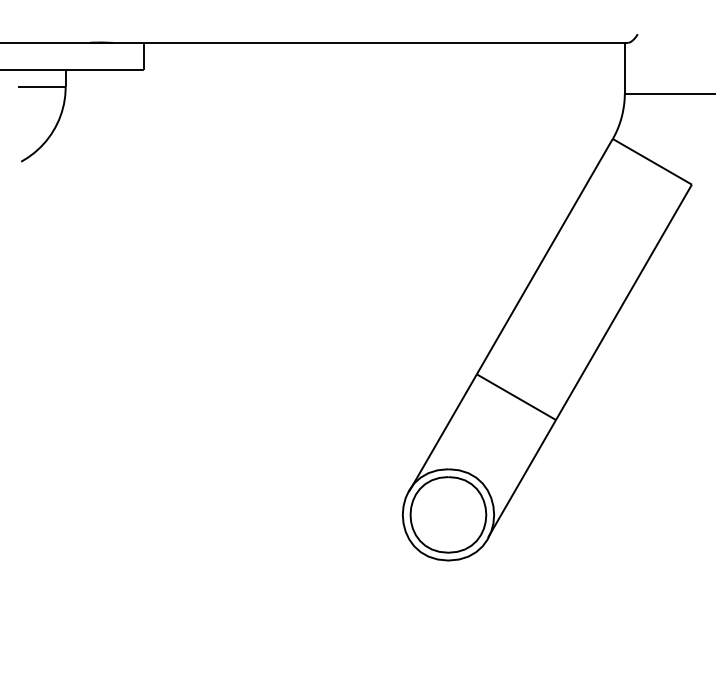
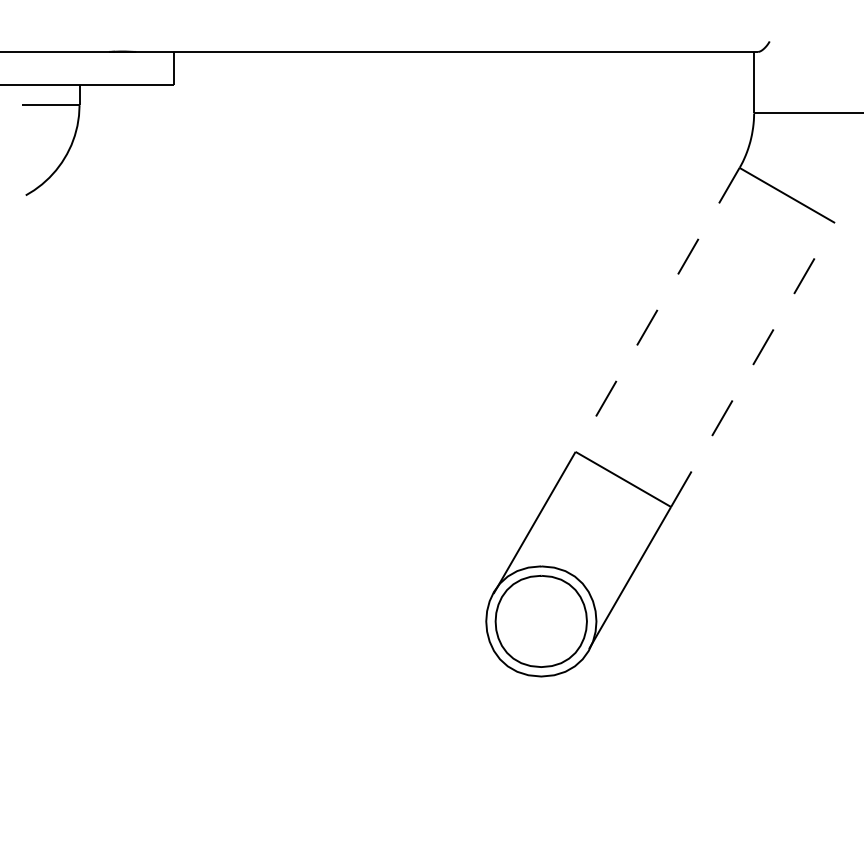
line: (544, 256) -> (657, 309), solid -> dashed
line: (623, 302) -> (752, 365), solid -> dashed

